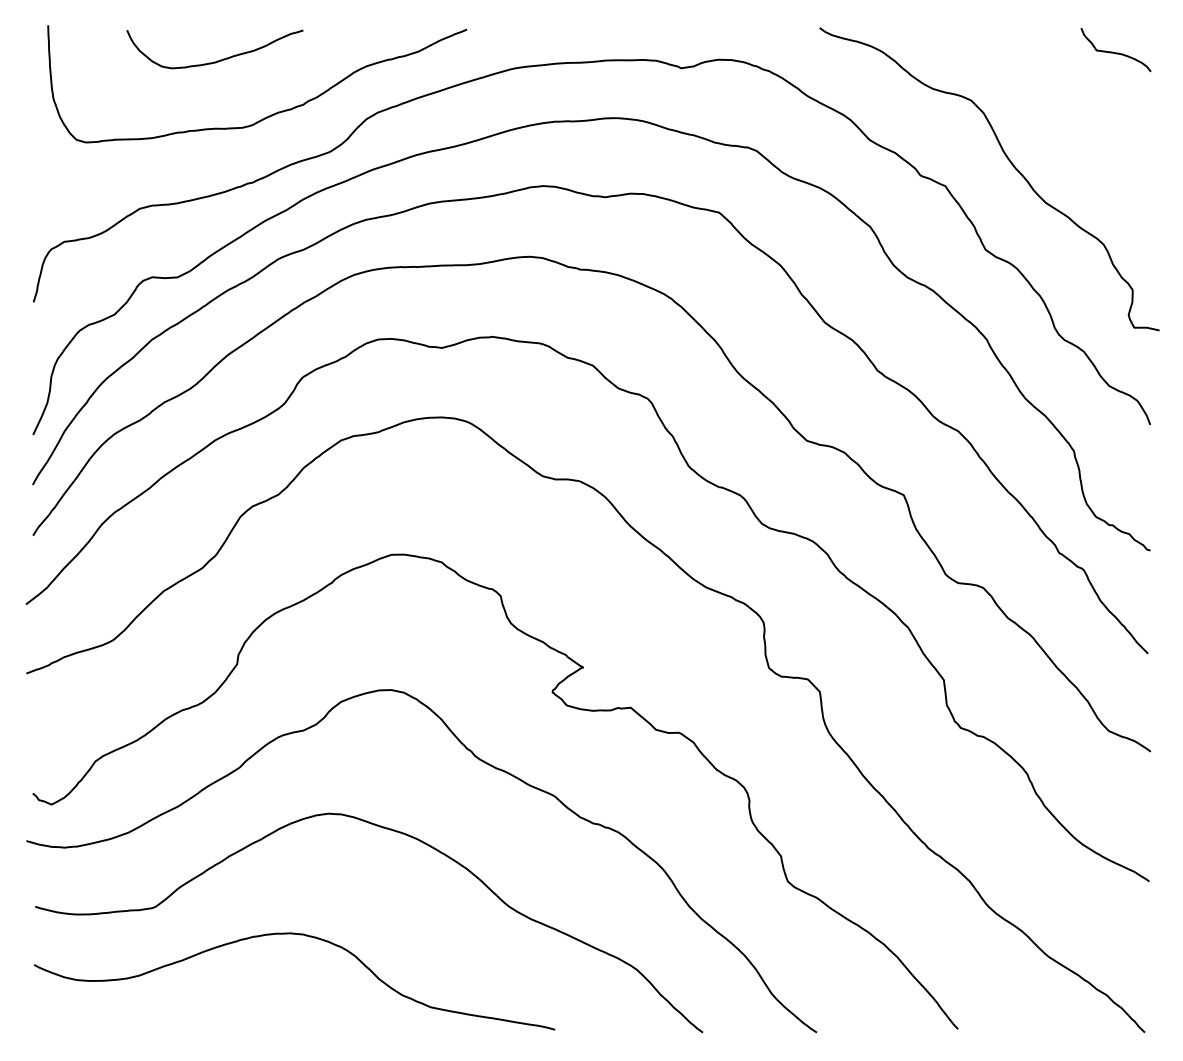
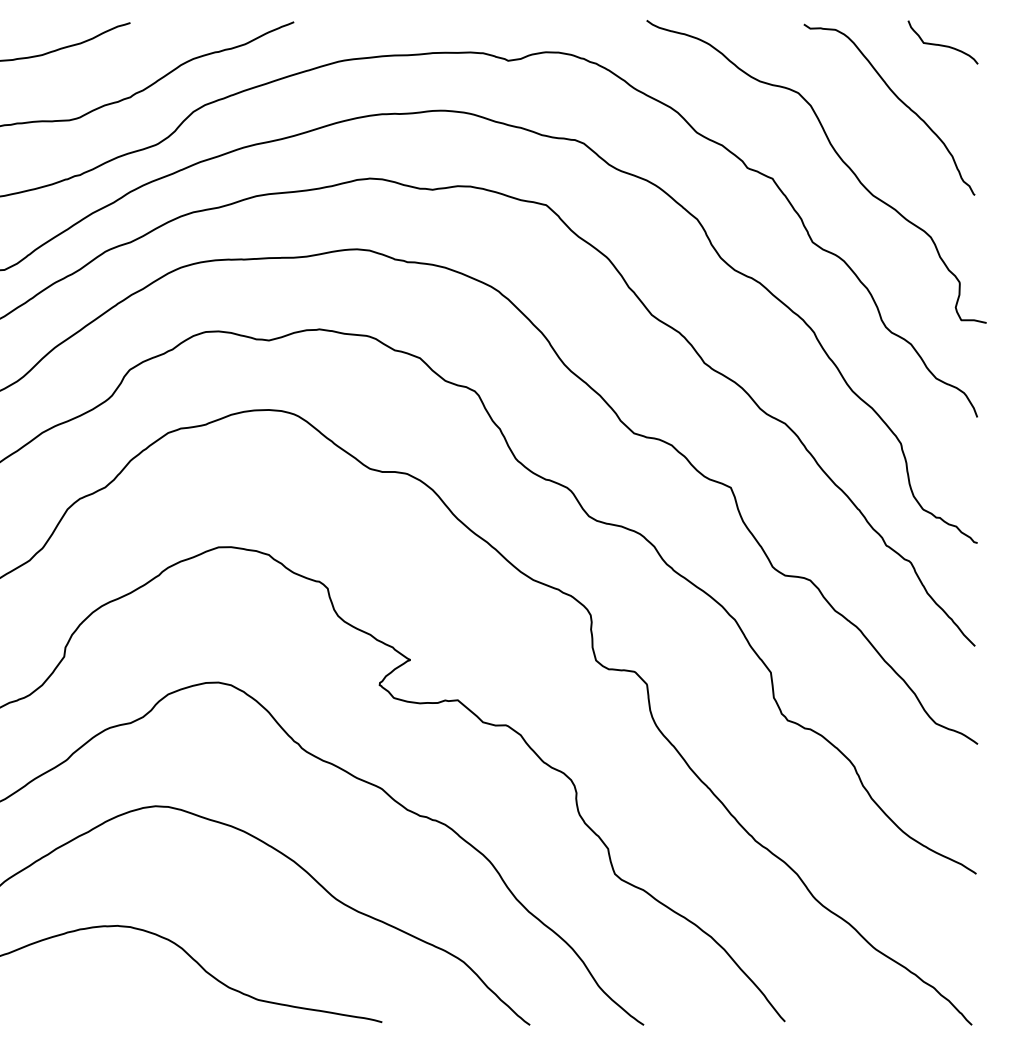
curve: (1071, 107) -> (898, 100), added

